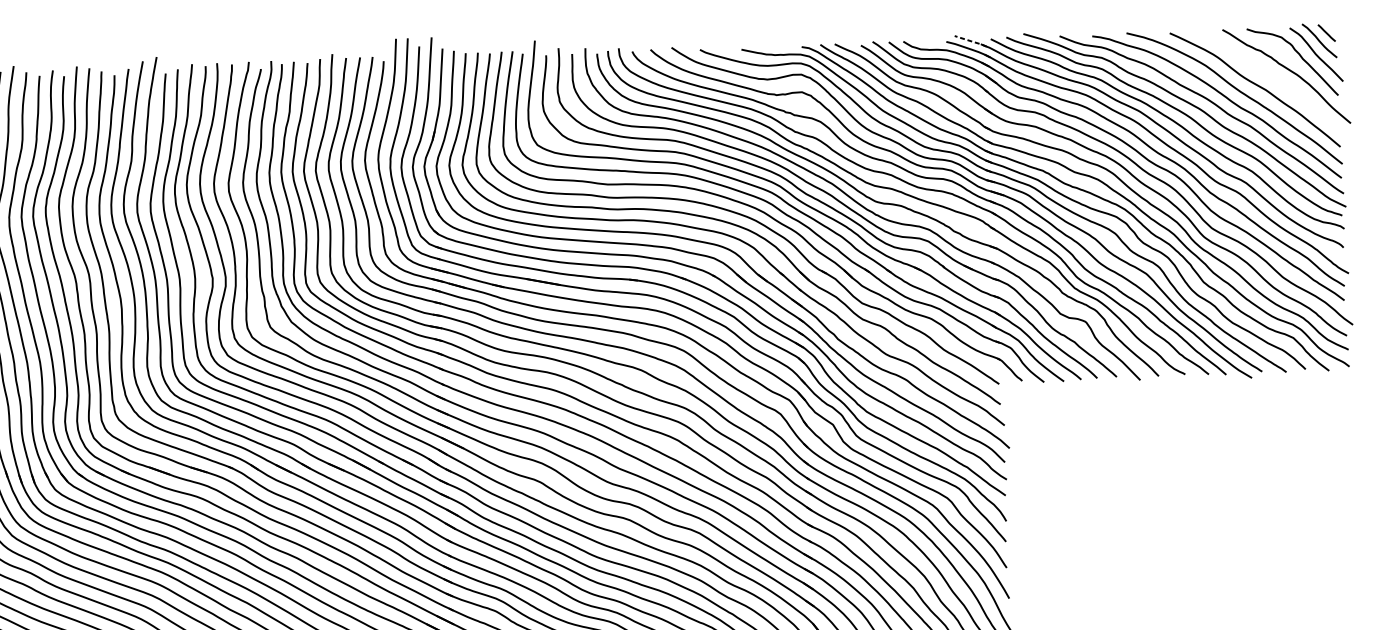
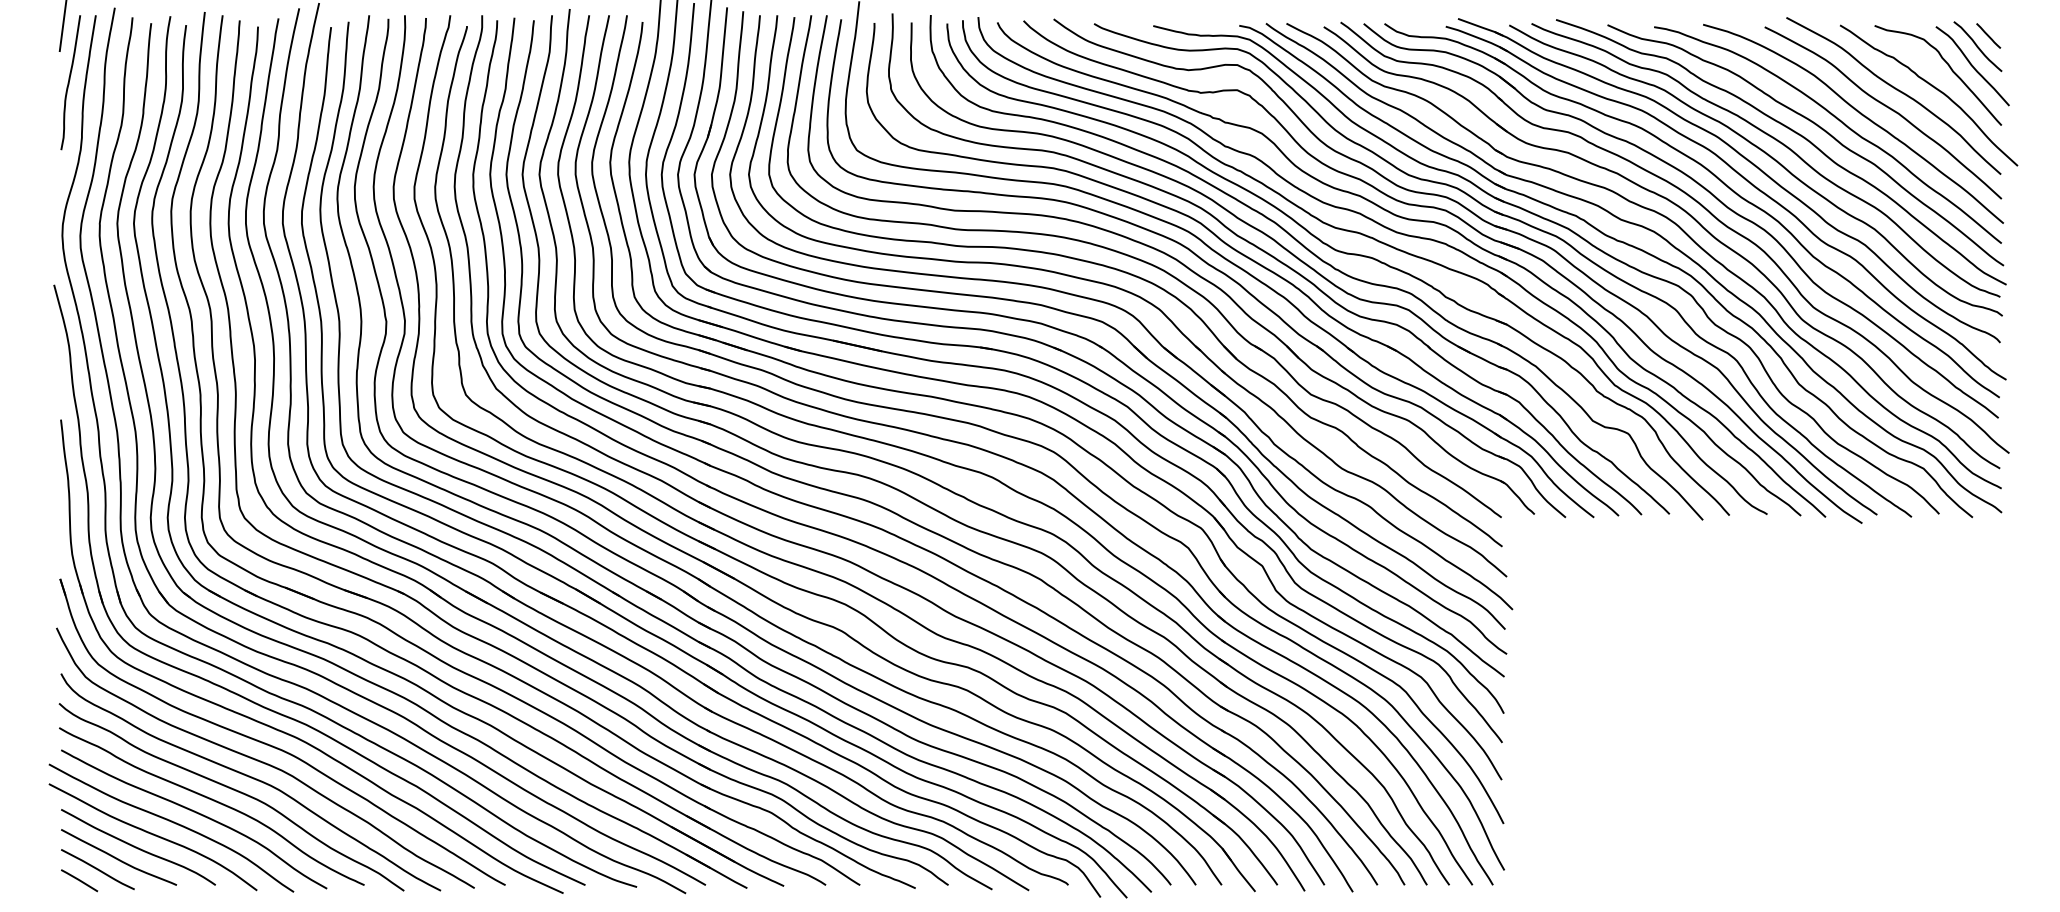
line: (971, 41) -> (1481, 27), dashed -> solid
curve: (1263, 73) -> (1896, 90), added

